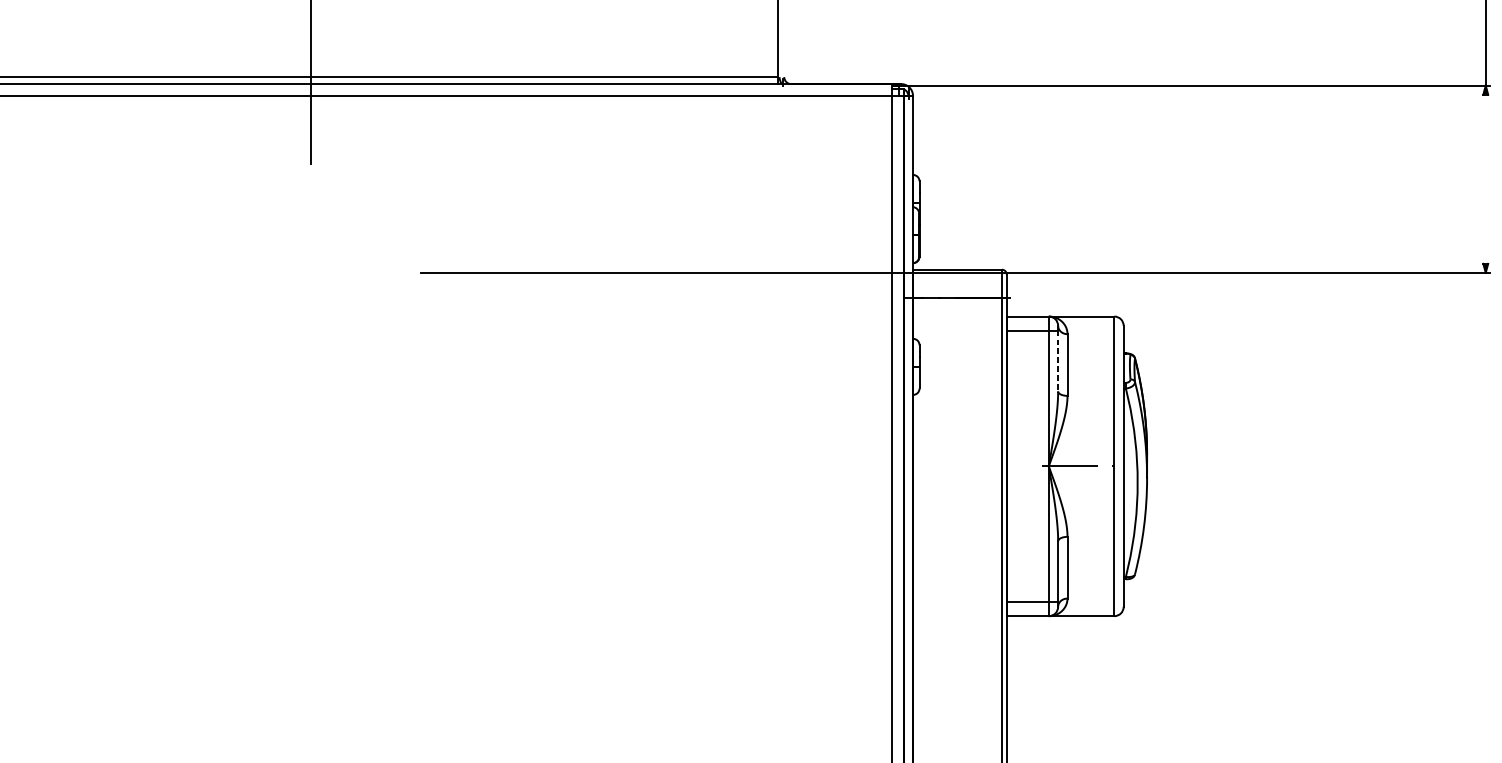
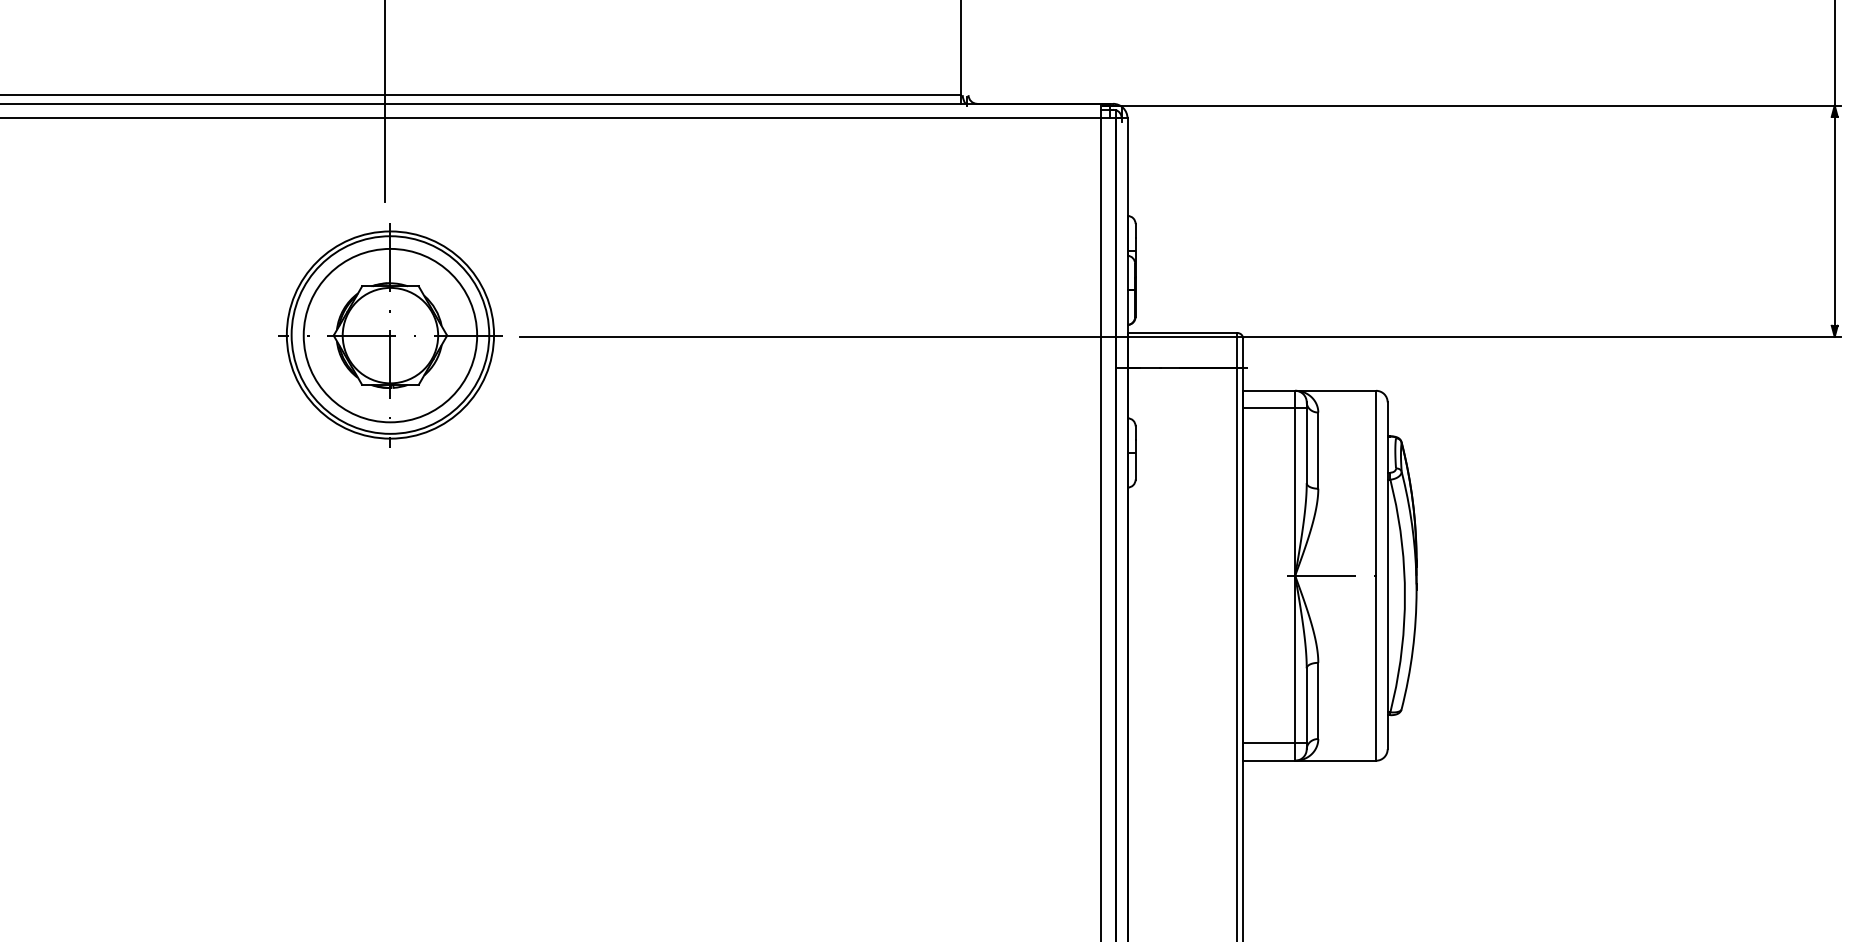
line: (1485, 178) -> (1834, 220), added
part: (316, 271) -> (390, 335), added
line: (1057, 360) -> (1306, 445), dashed -> solid

